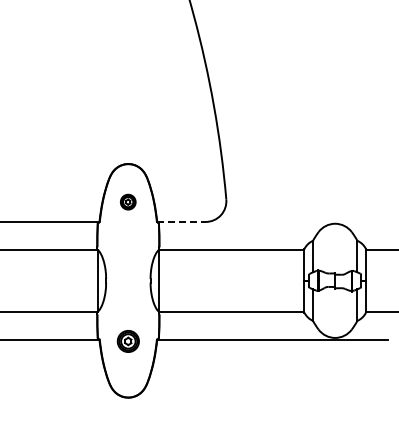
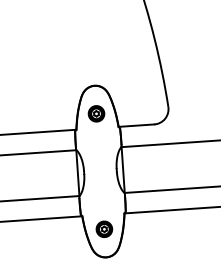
part: (127, 201) -> (95, 113), size x1.43
line: (181, 221) -> (136, 125), dashed -> solid
part: (127, 341) -> (103, 229), moved

